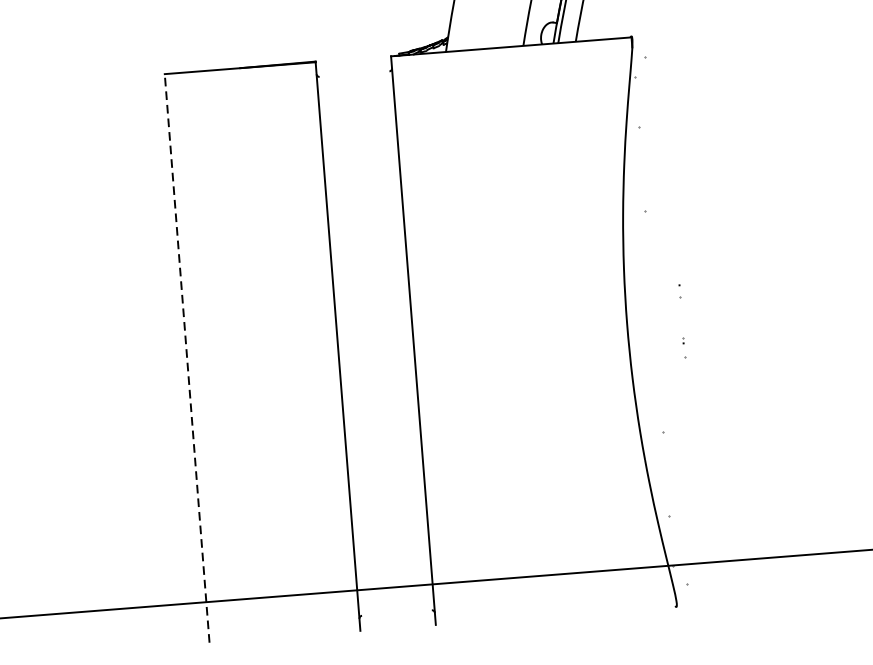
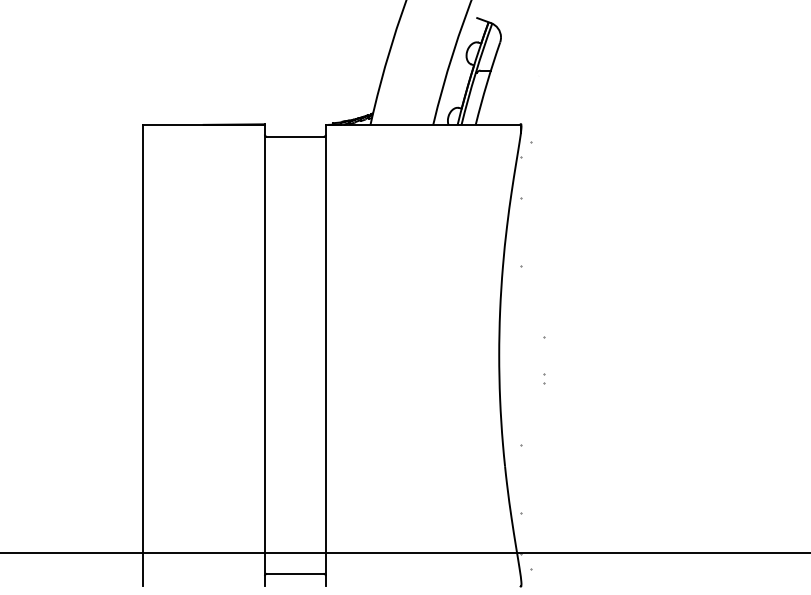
line: (354, 73) -> (295, 136), added
part: (685, 347) -> (544, 378), size x0.62
line: (187, 357) -> (142, 354), dashed -> solid
line: (397, 612) -> (295, 573), added

